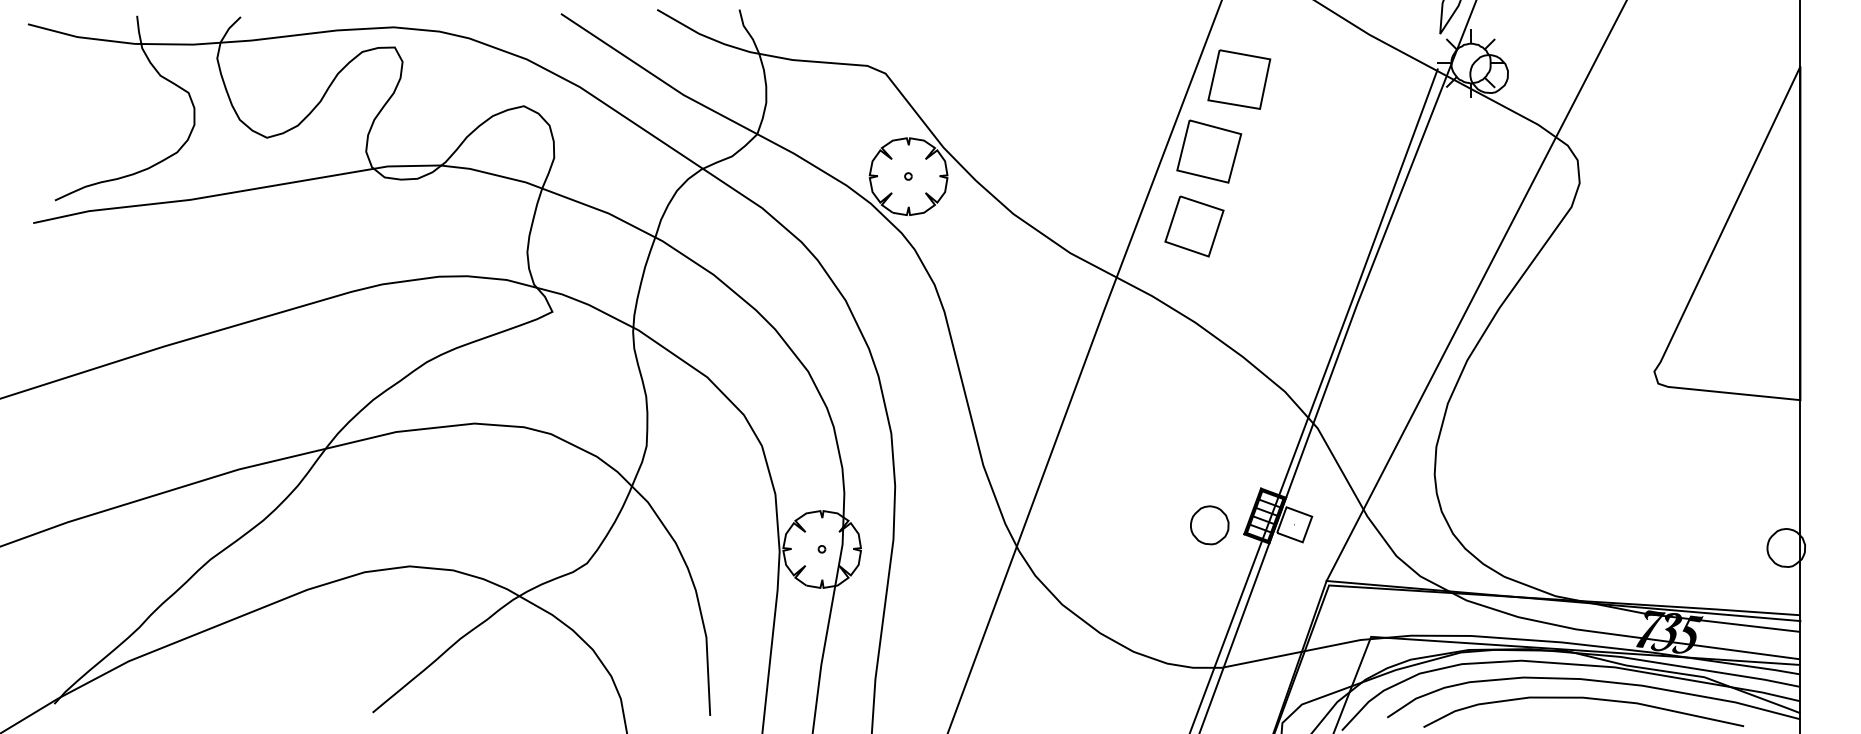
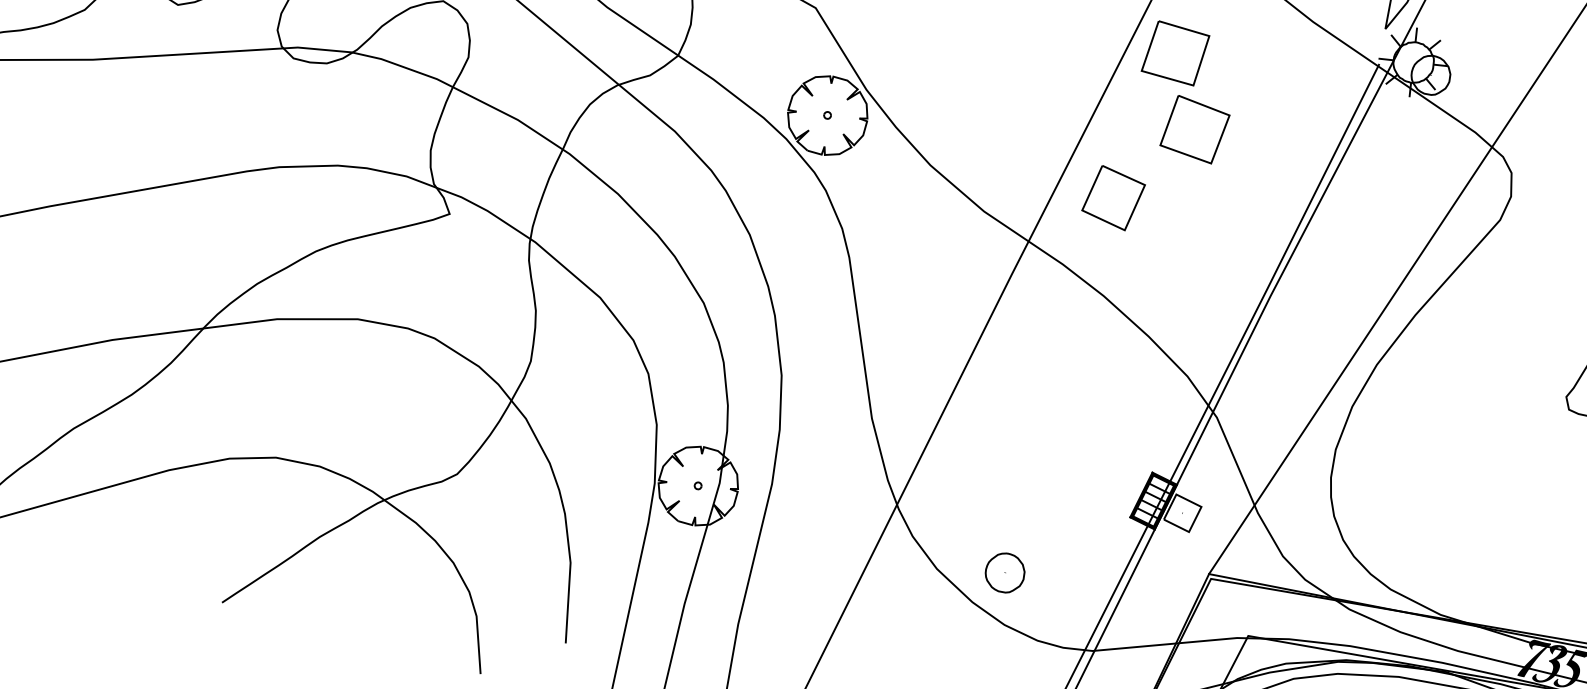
part: (1209, 151) -> (1195, 129), moved
part: (1209, 525) -> (1004, 573), moved

